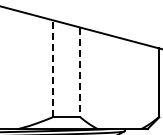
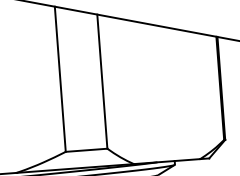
line: (52, 68) -> (60, 78), dashed -> solid
line: (80, 72) -> (102, 81), dashed -> solid

